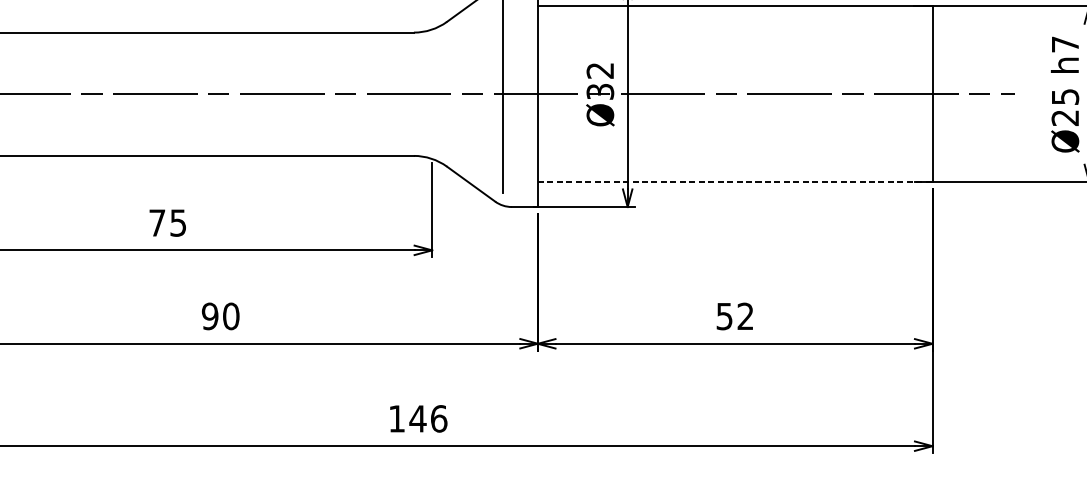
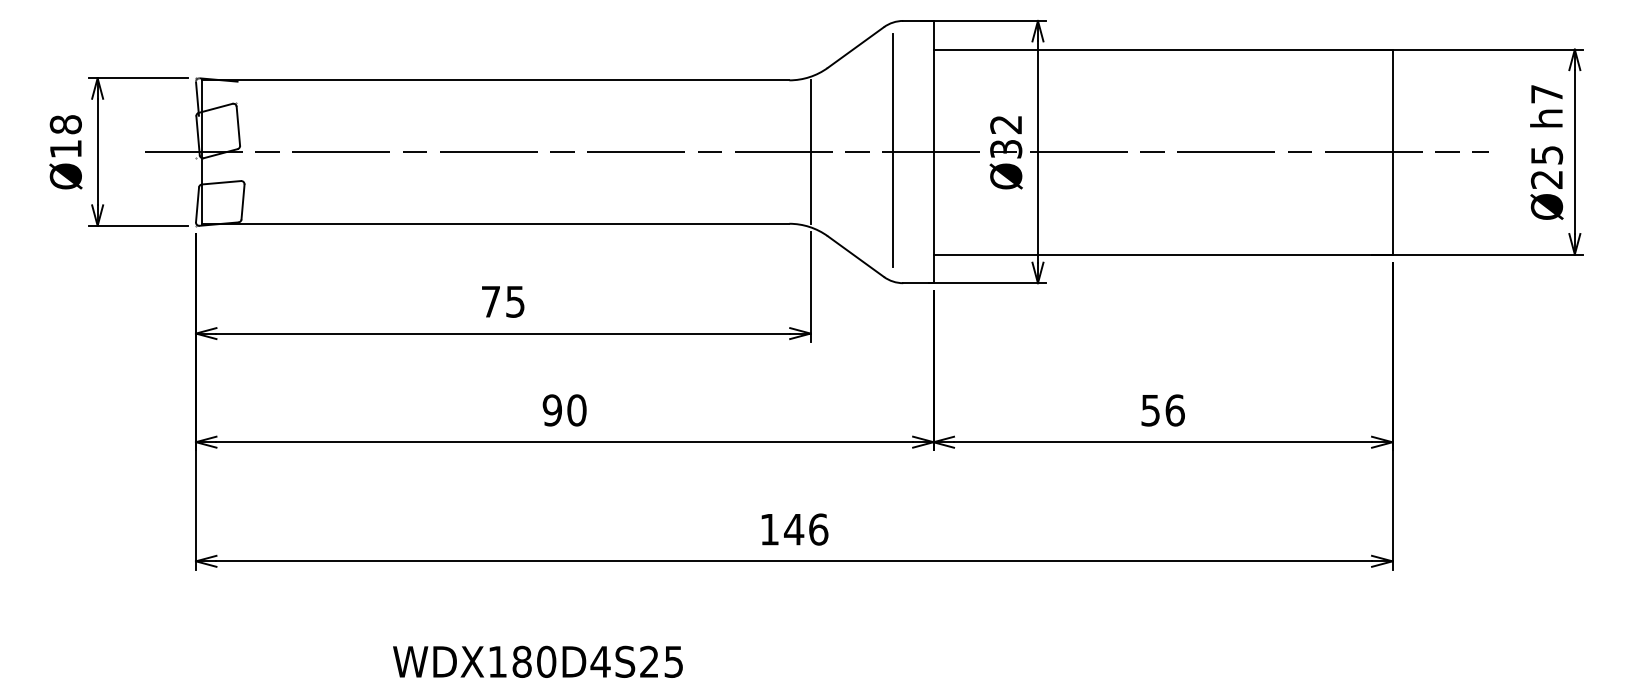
line: (432, 93) -> (810, 151), added
line: (735, 182) -> (1163, 254), dashed -> solid
text: (745, 316) -> (1174, 410), 52 -> 56

